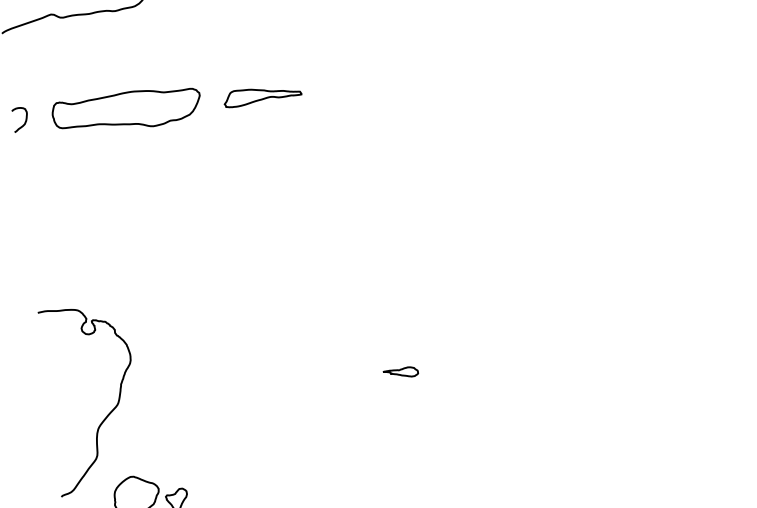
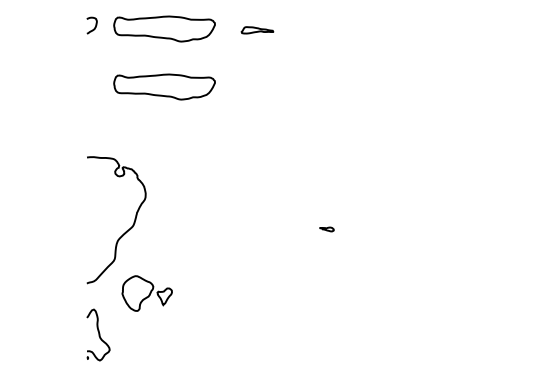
part: (262, 95) -> (257, 30), size x0.6
part: (137, 194) -> (164, 86), added
part: (400, 373) -> (326, 229), size x0.6

